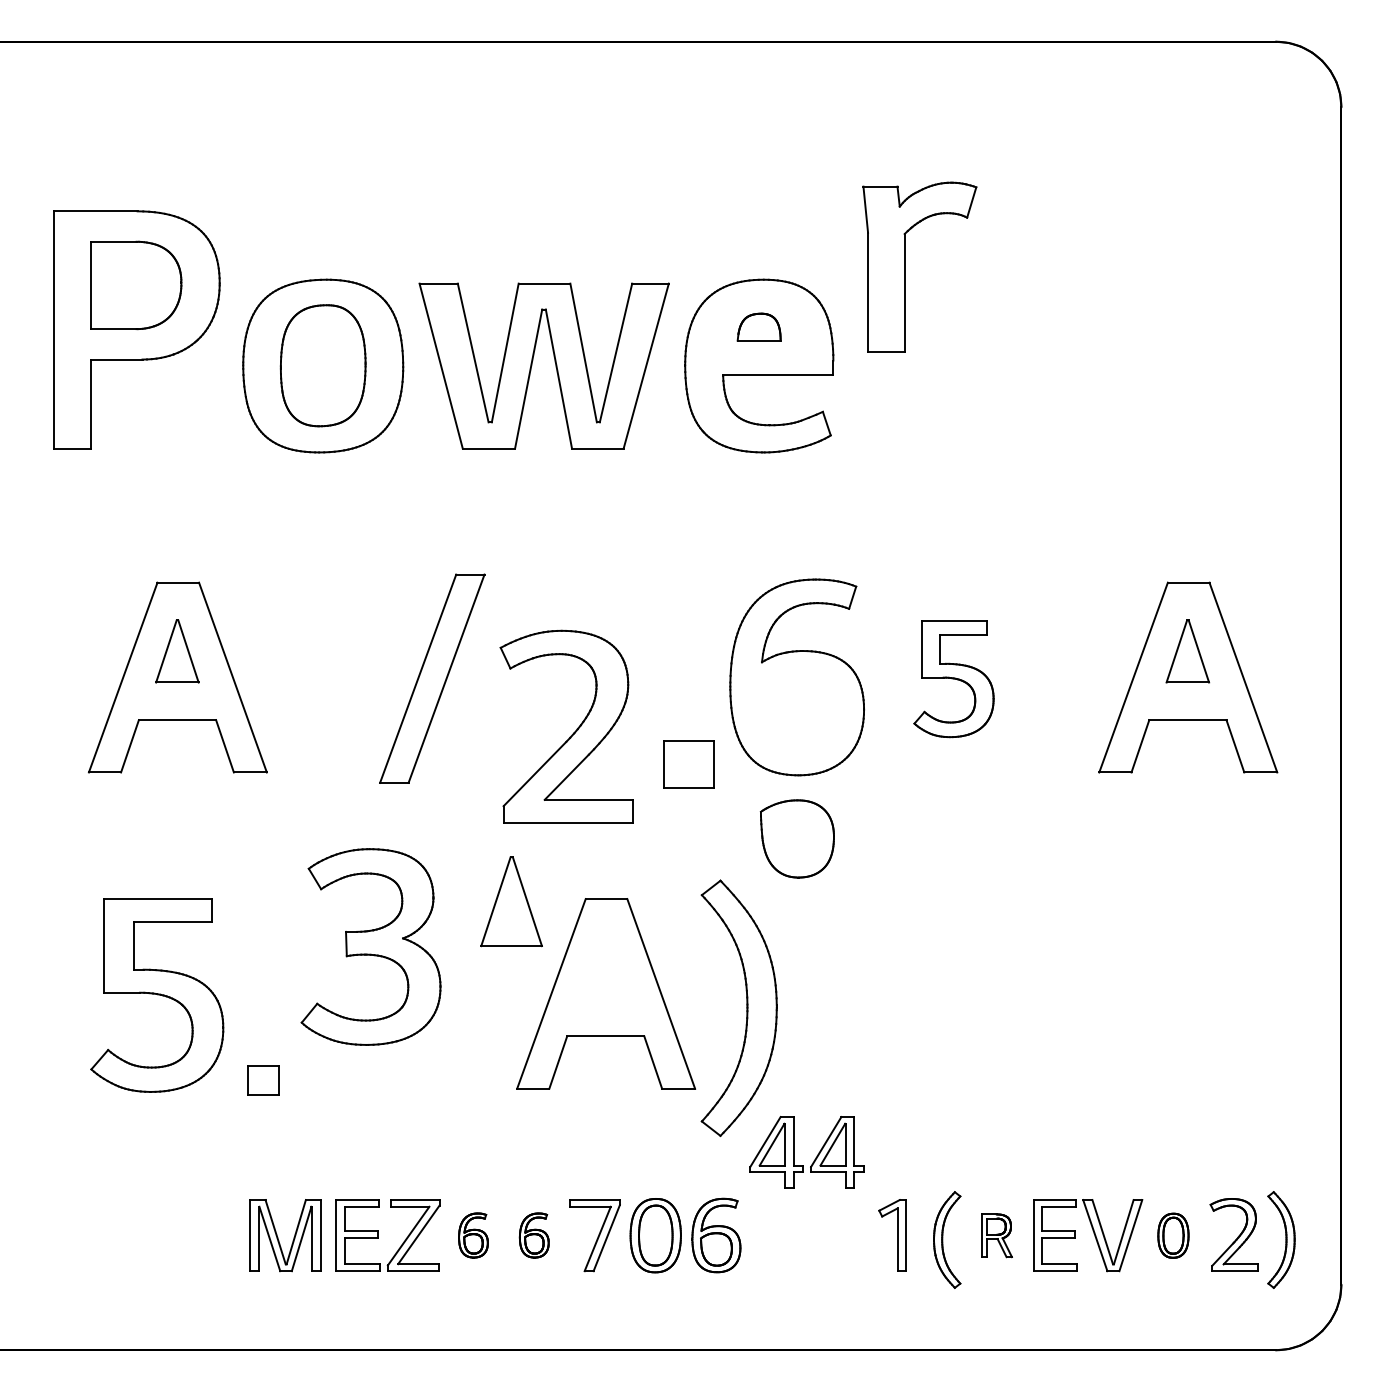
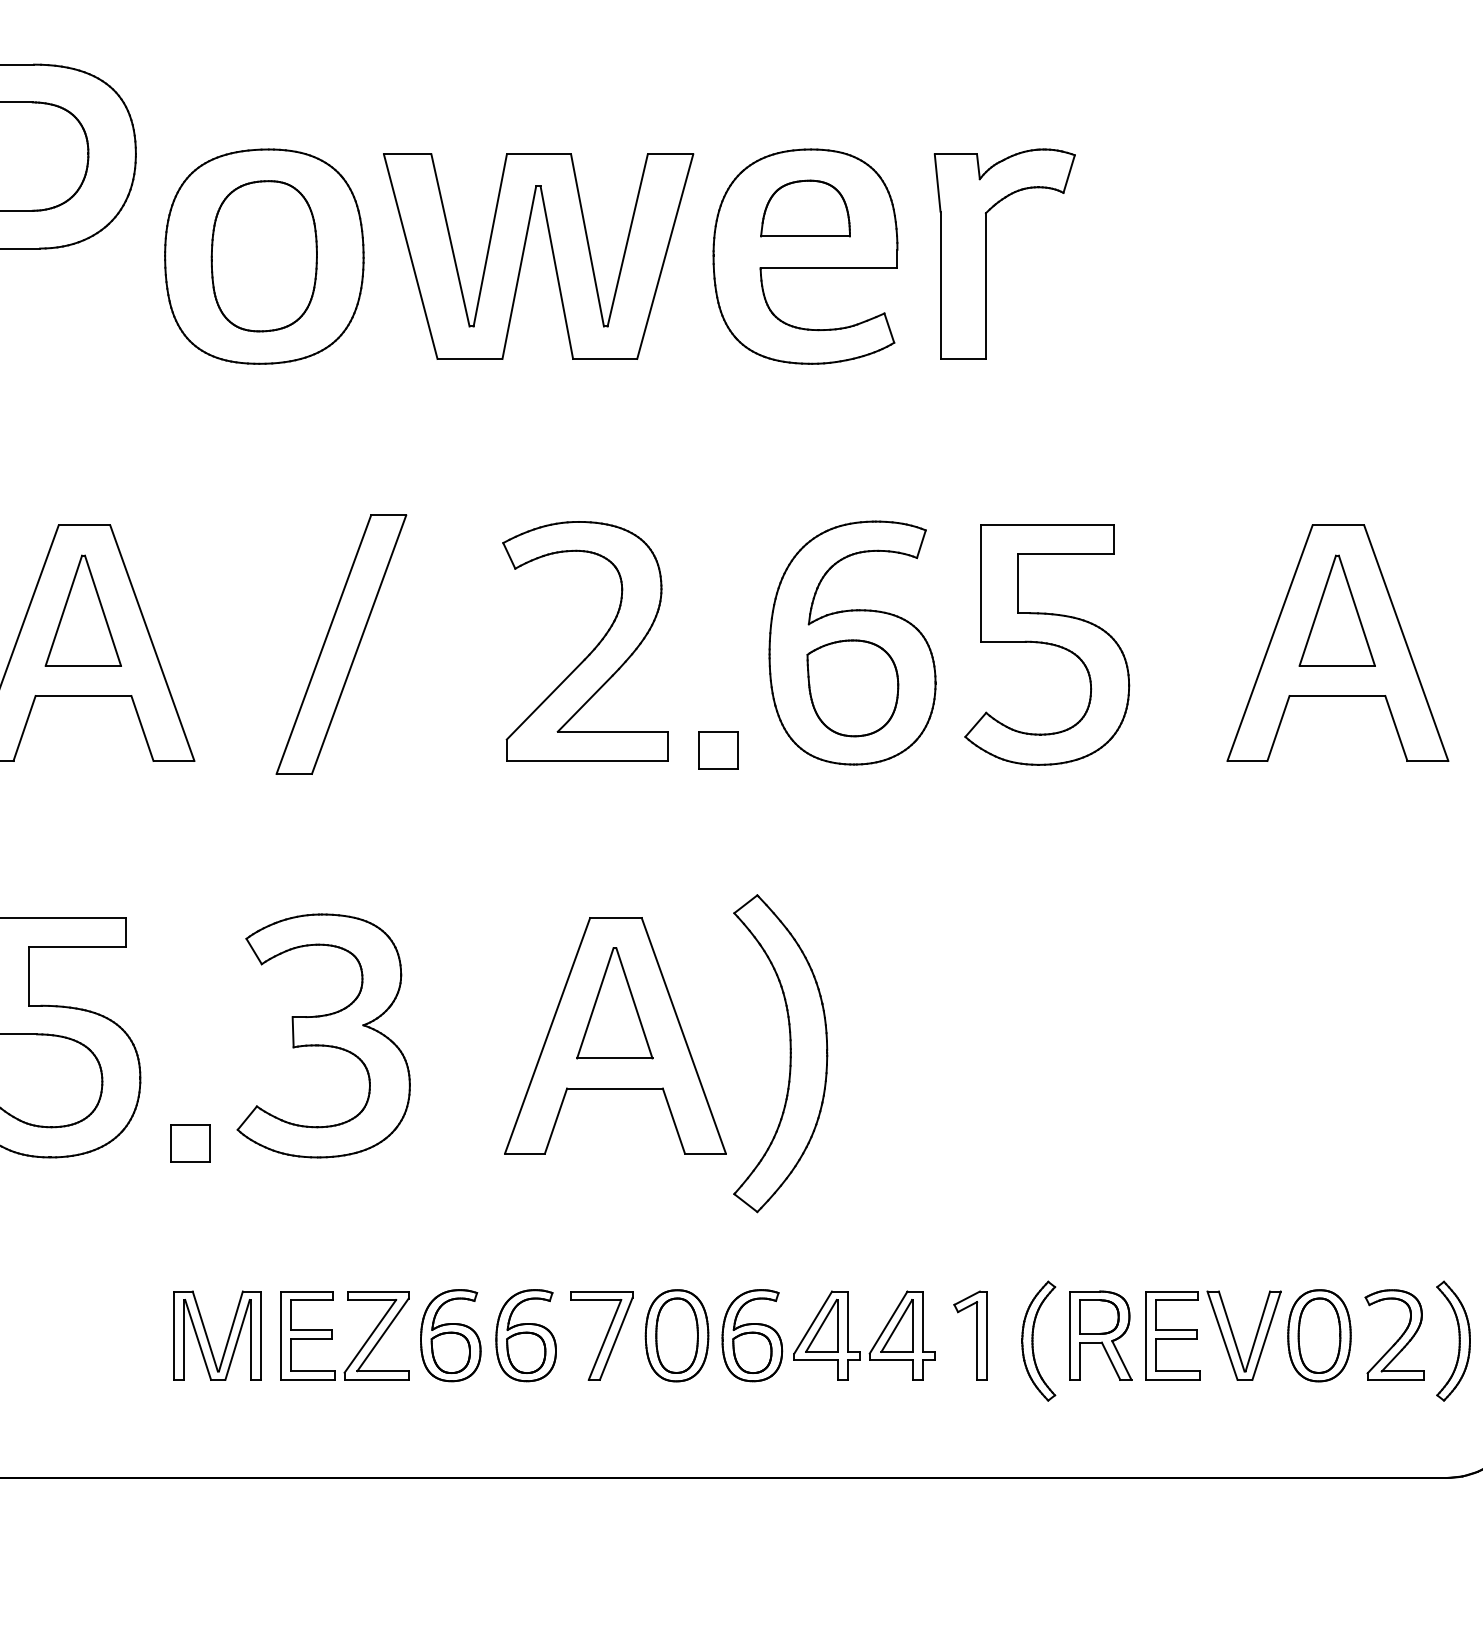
part: (905, 266) -> (986, 253), moved
part: (758, 326) -> (804, 207), size x1.67
part: (177, 651) -> (83, 610), size x1.43
part: (1187, 651) -> (1336, 610), size x1.43
part: (432, 678) -> (341, 644), moved
part: (953, 679) -> (1046, 645), size x1.67
part: (573, 732) -> (593, 648), moved
part: (689, 763) -> (718, 749), size x0.62
part: (796, 838) -> (851, 687), moved
part: (511, 901) -> (614, 1003), moved
part: (370, 946) -> (323, 1035), moved
part: (815, 1157) -> (875, 1341), moved
part: (473, 1235) -> (450, 1335), size x1.67
part: (534, 1235) -> (526, 1335), size x1.67
part: (996, 1235) -> (1099, 1335), size x1.67
part: (1173, 1235) -> (1319, 1335), size x1.67

